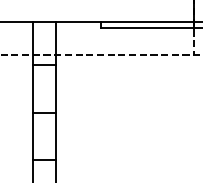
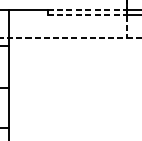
line: (147, 22) -> (87, 10), solid -> dashed
line: (147, 28) -> (87, 15), solid -> dashed

